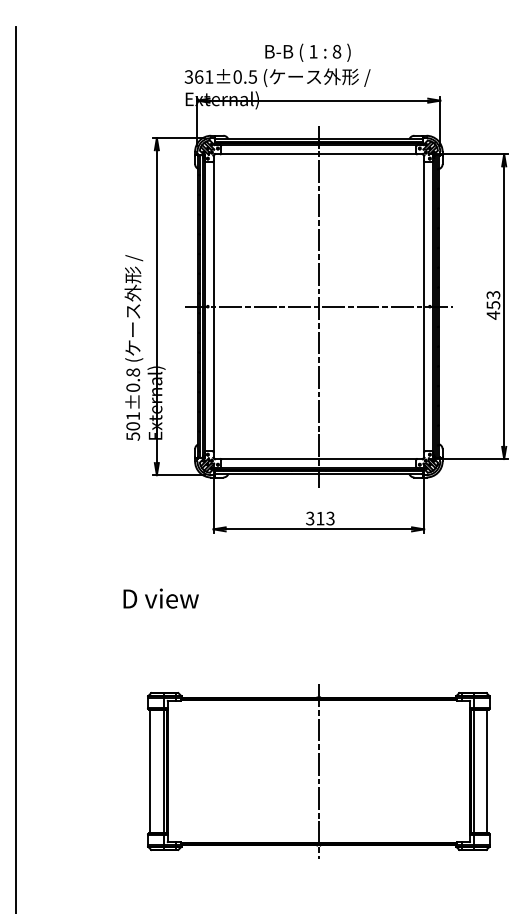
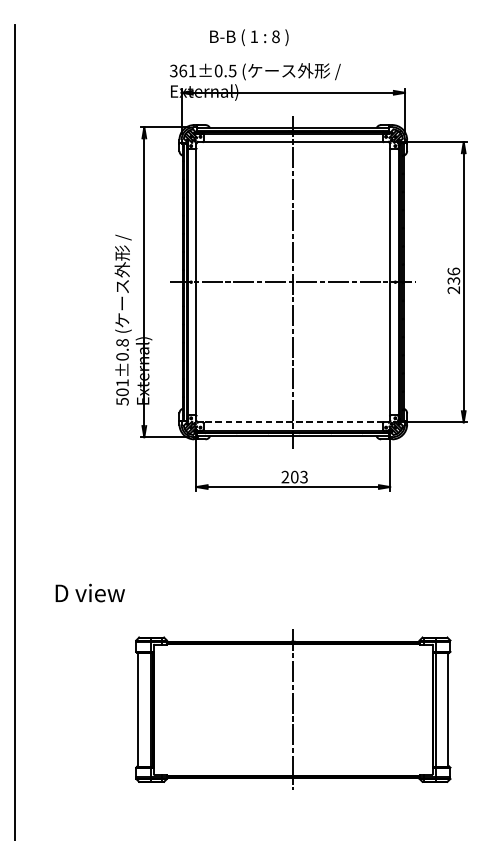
text: (307, 52) -> (248, 37), moved
text: (493, 304) -> (453, 280), 453 -> 236
line: (318, 459) -> (292, 422), solid -> dashed
text: (315, 518) -> (290, 477), 313 -> 203
text: (160, 598) -> (89, 592), moved

